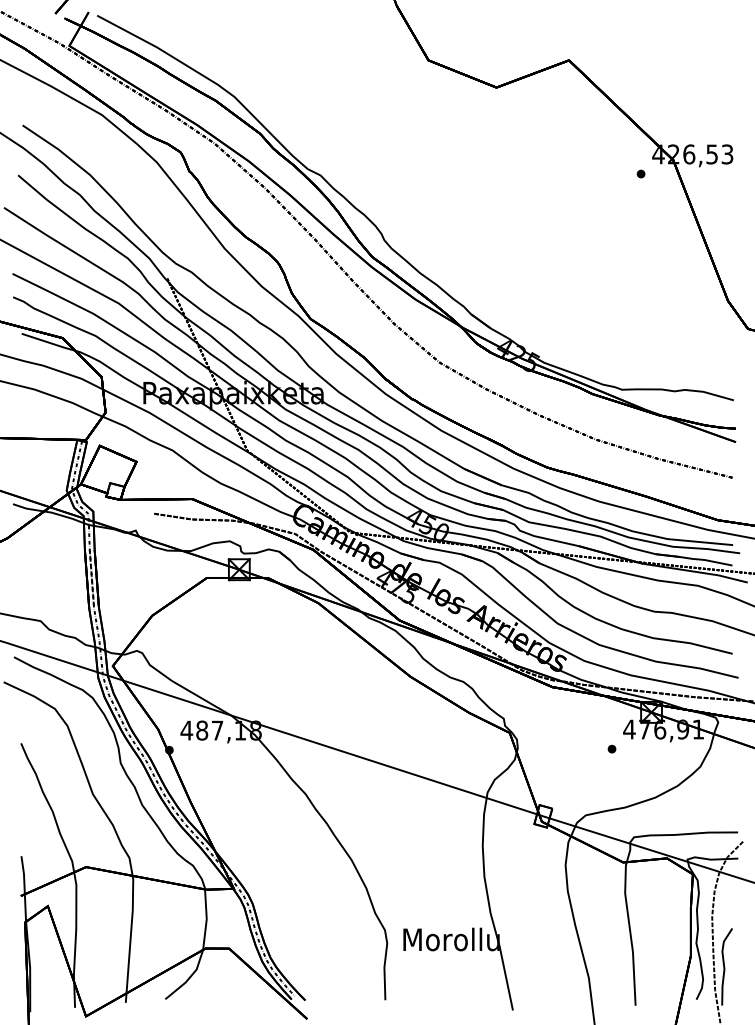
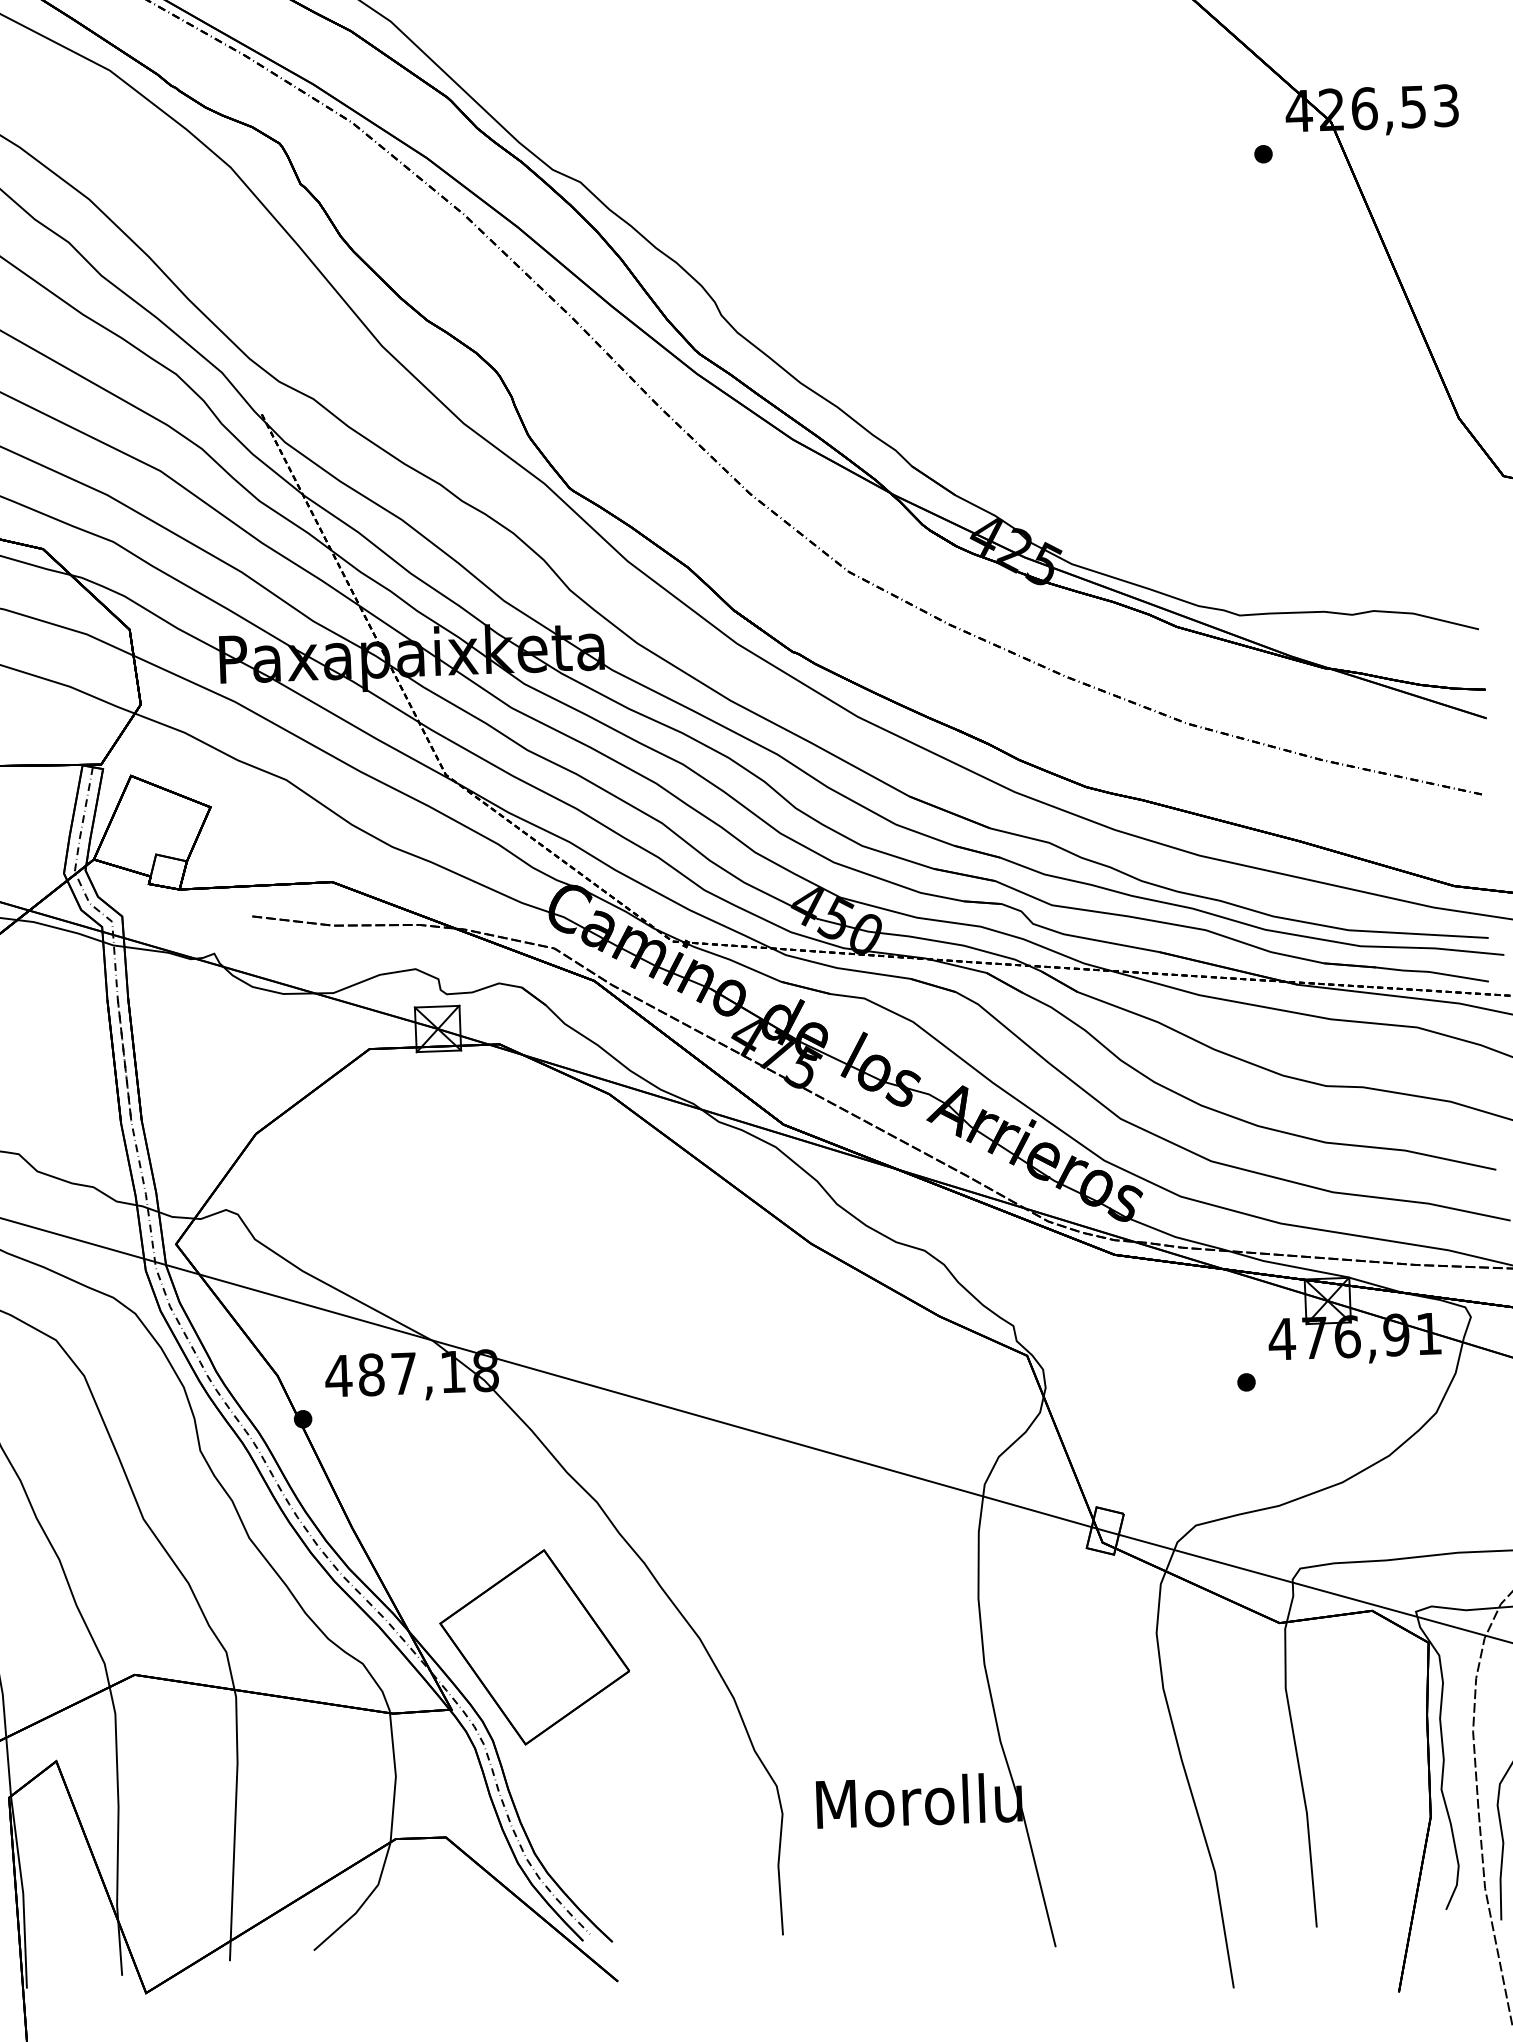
part: (273, 860) -> (533, 1646), added

